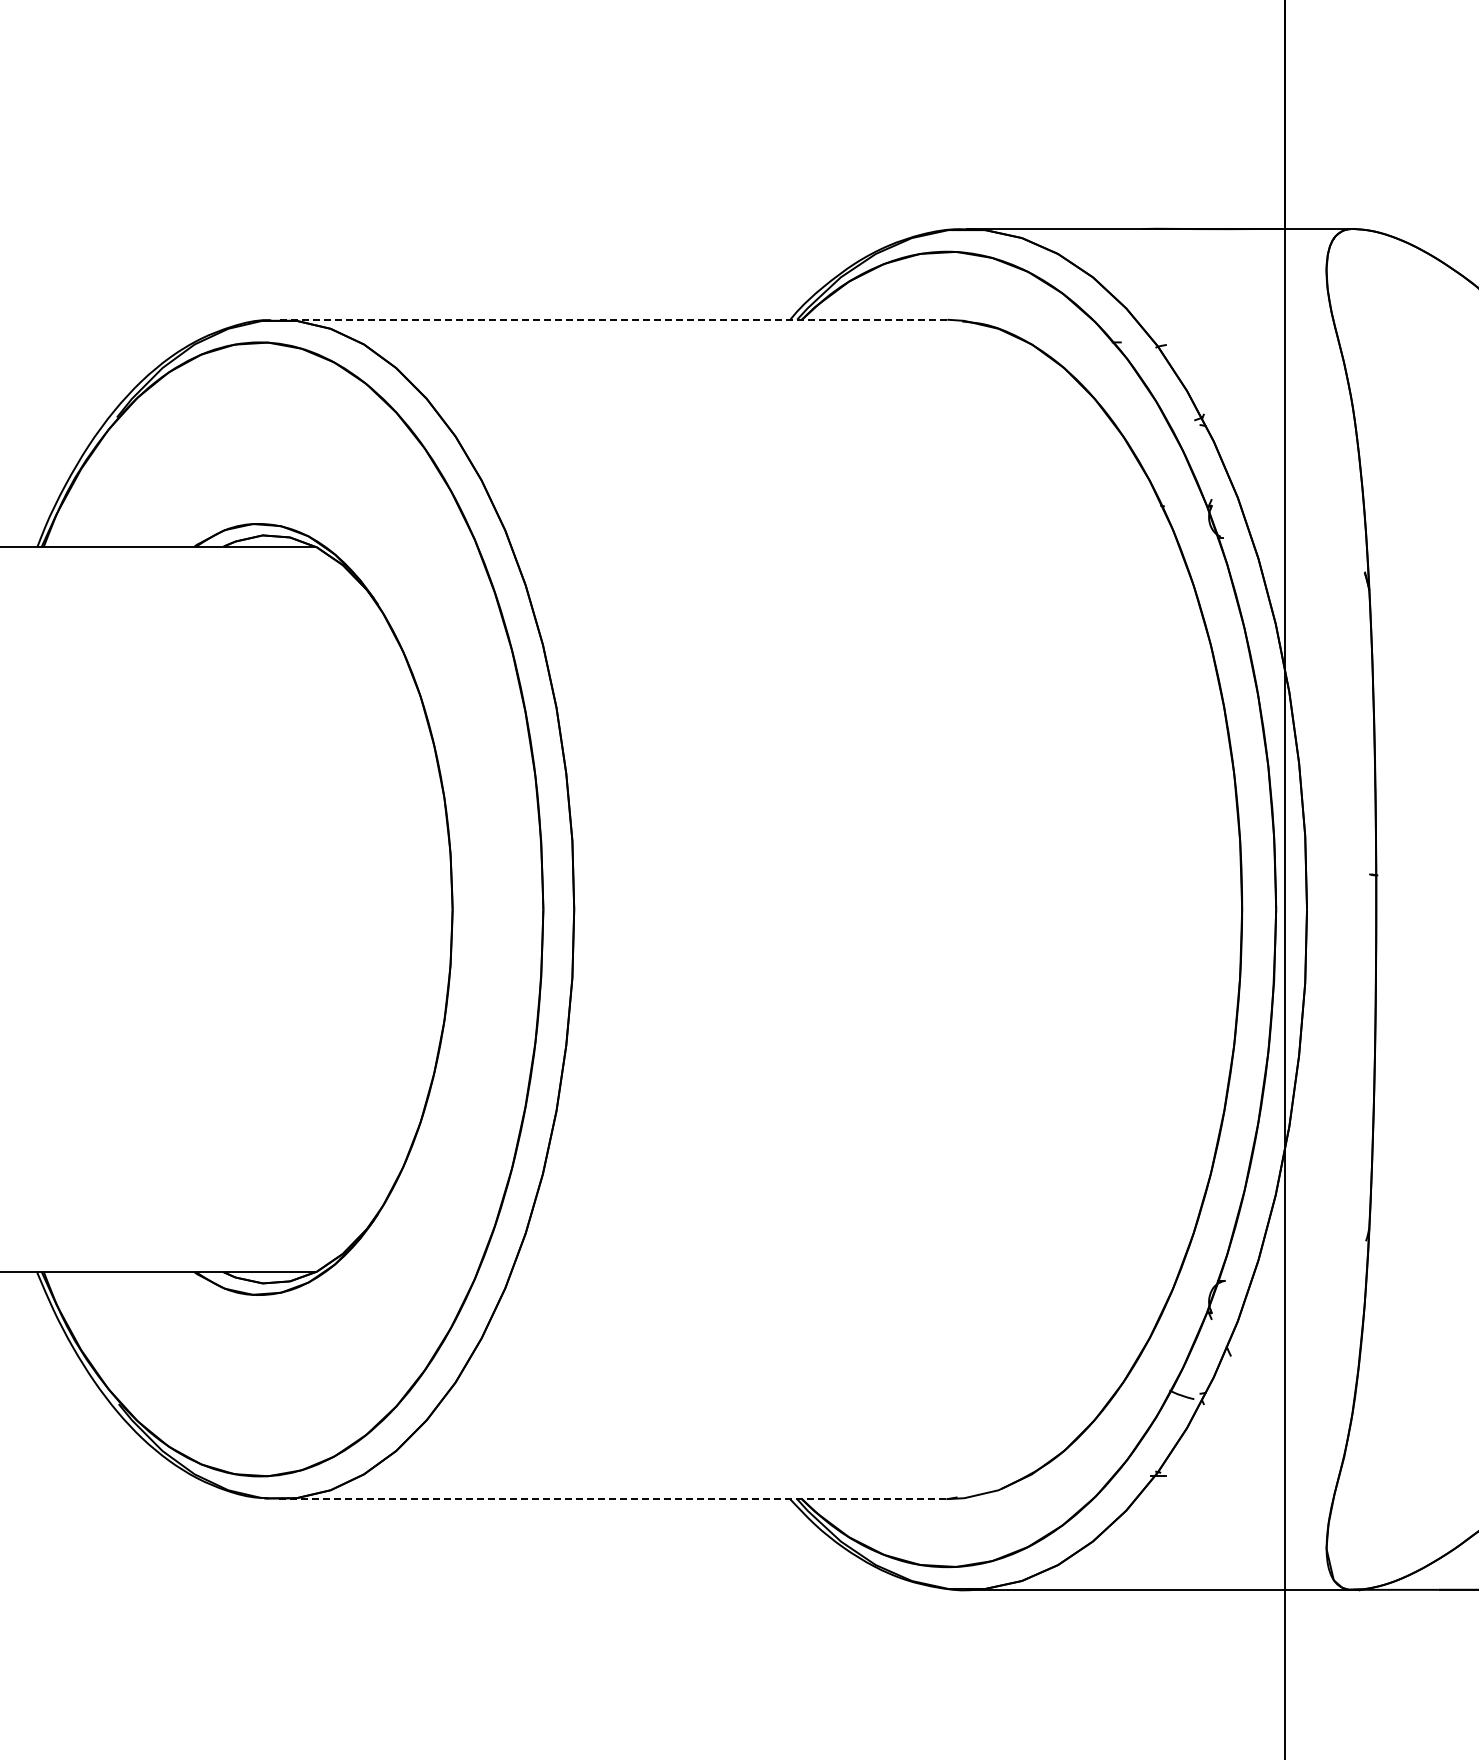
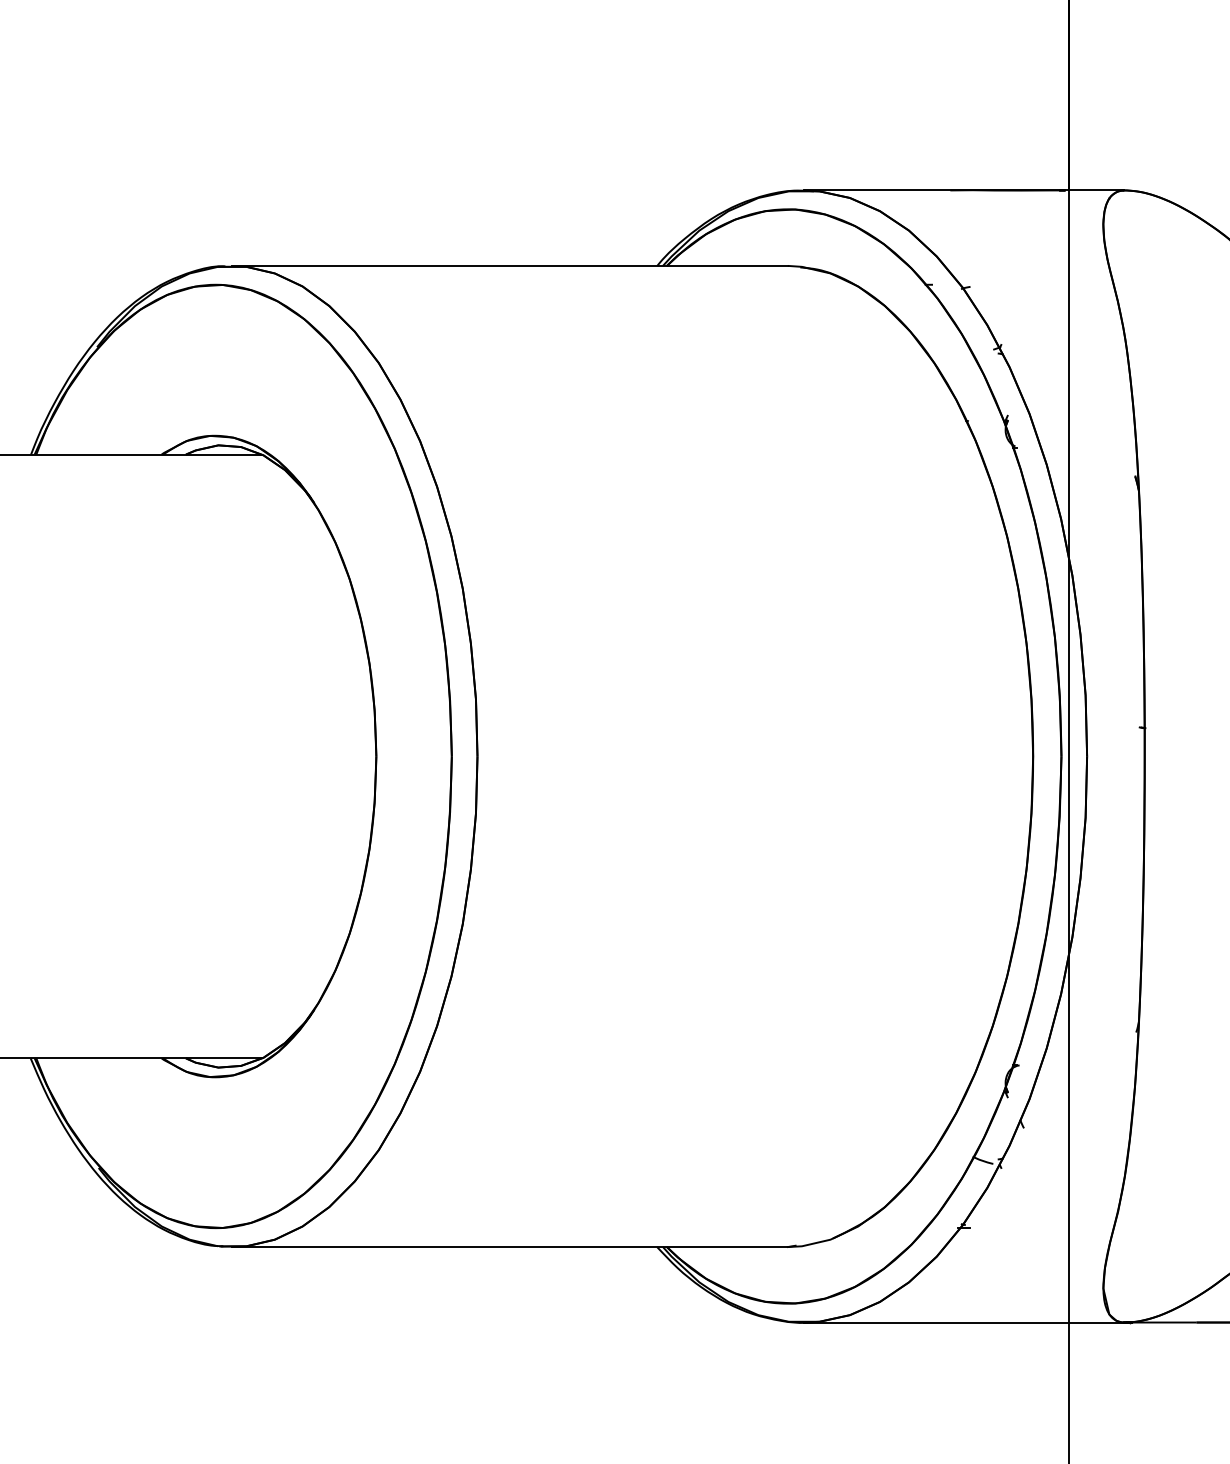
line: (613, 319) -> (510, 265), dashed -> solid
line: (613, 1499) -> (510, 1247), dashed -> solid

